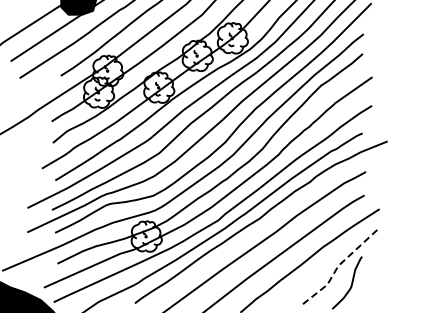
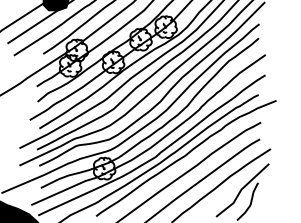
line: (338, 265) -> (241, 189), dashed -> solid

